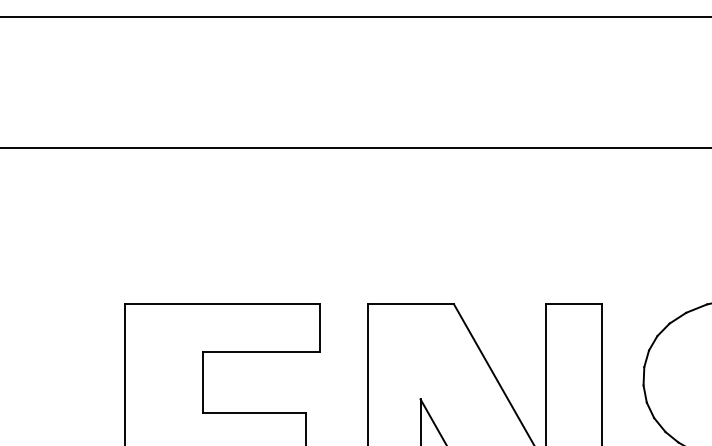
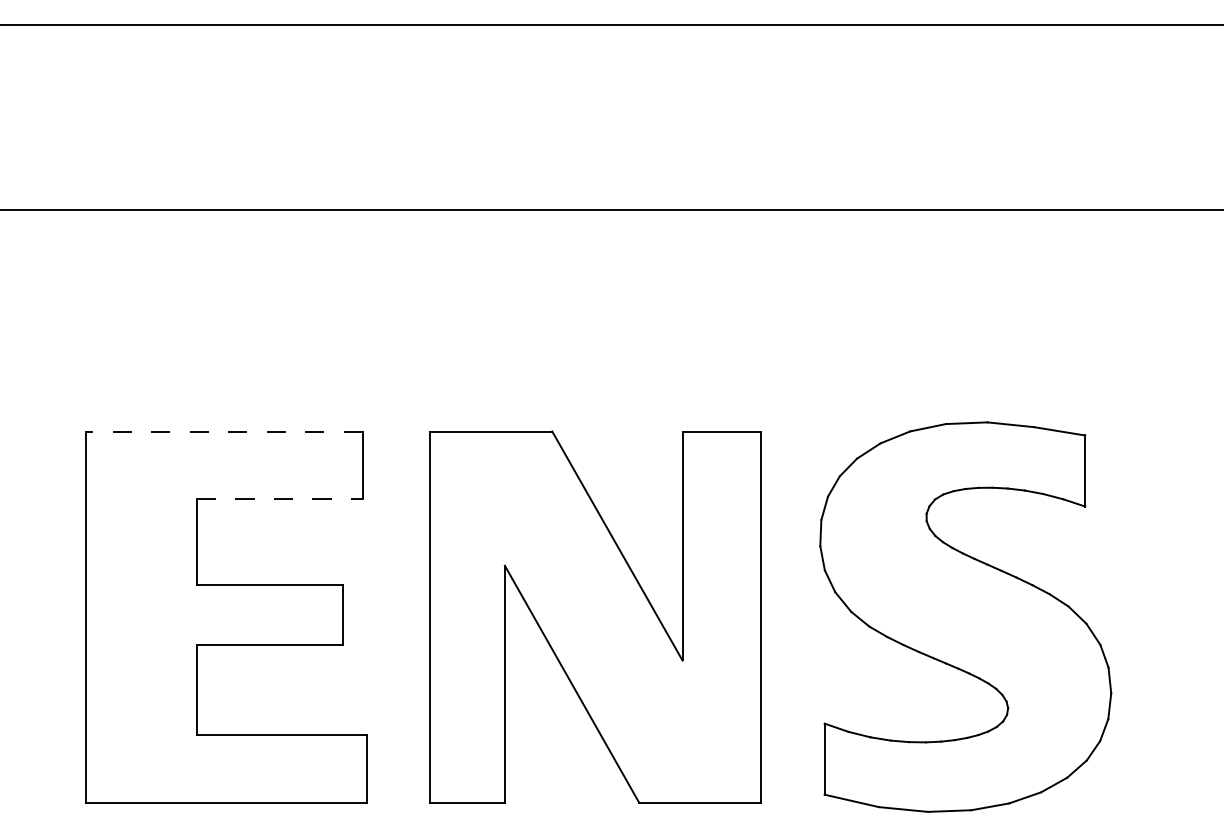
line: (222, 304) -> (224, 431), solid -> dashed
line: (261, 351) -> (279, 498), solid -> dashed

